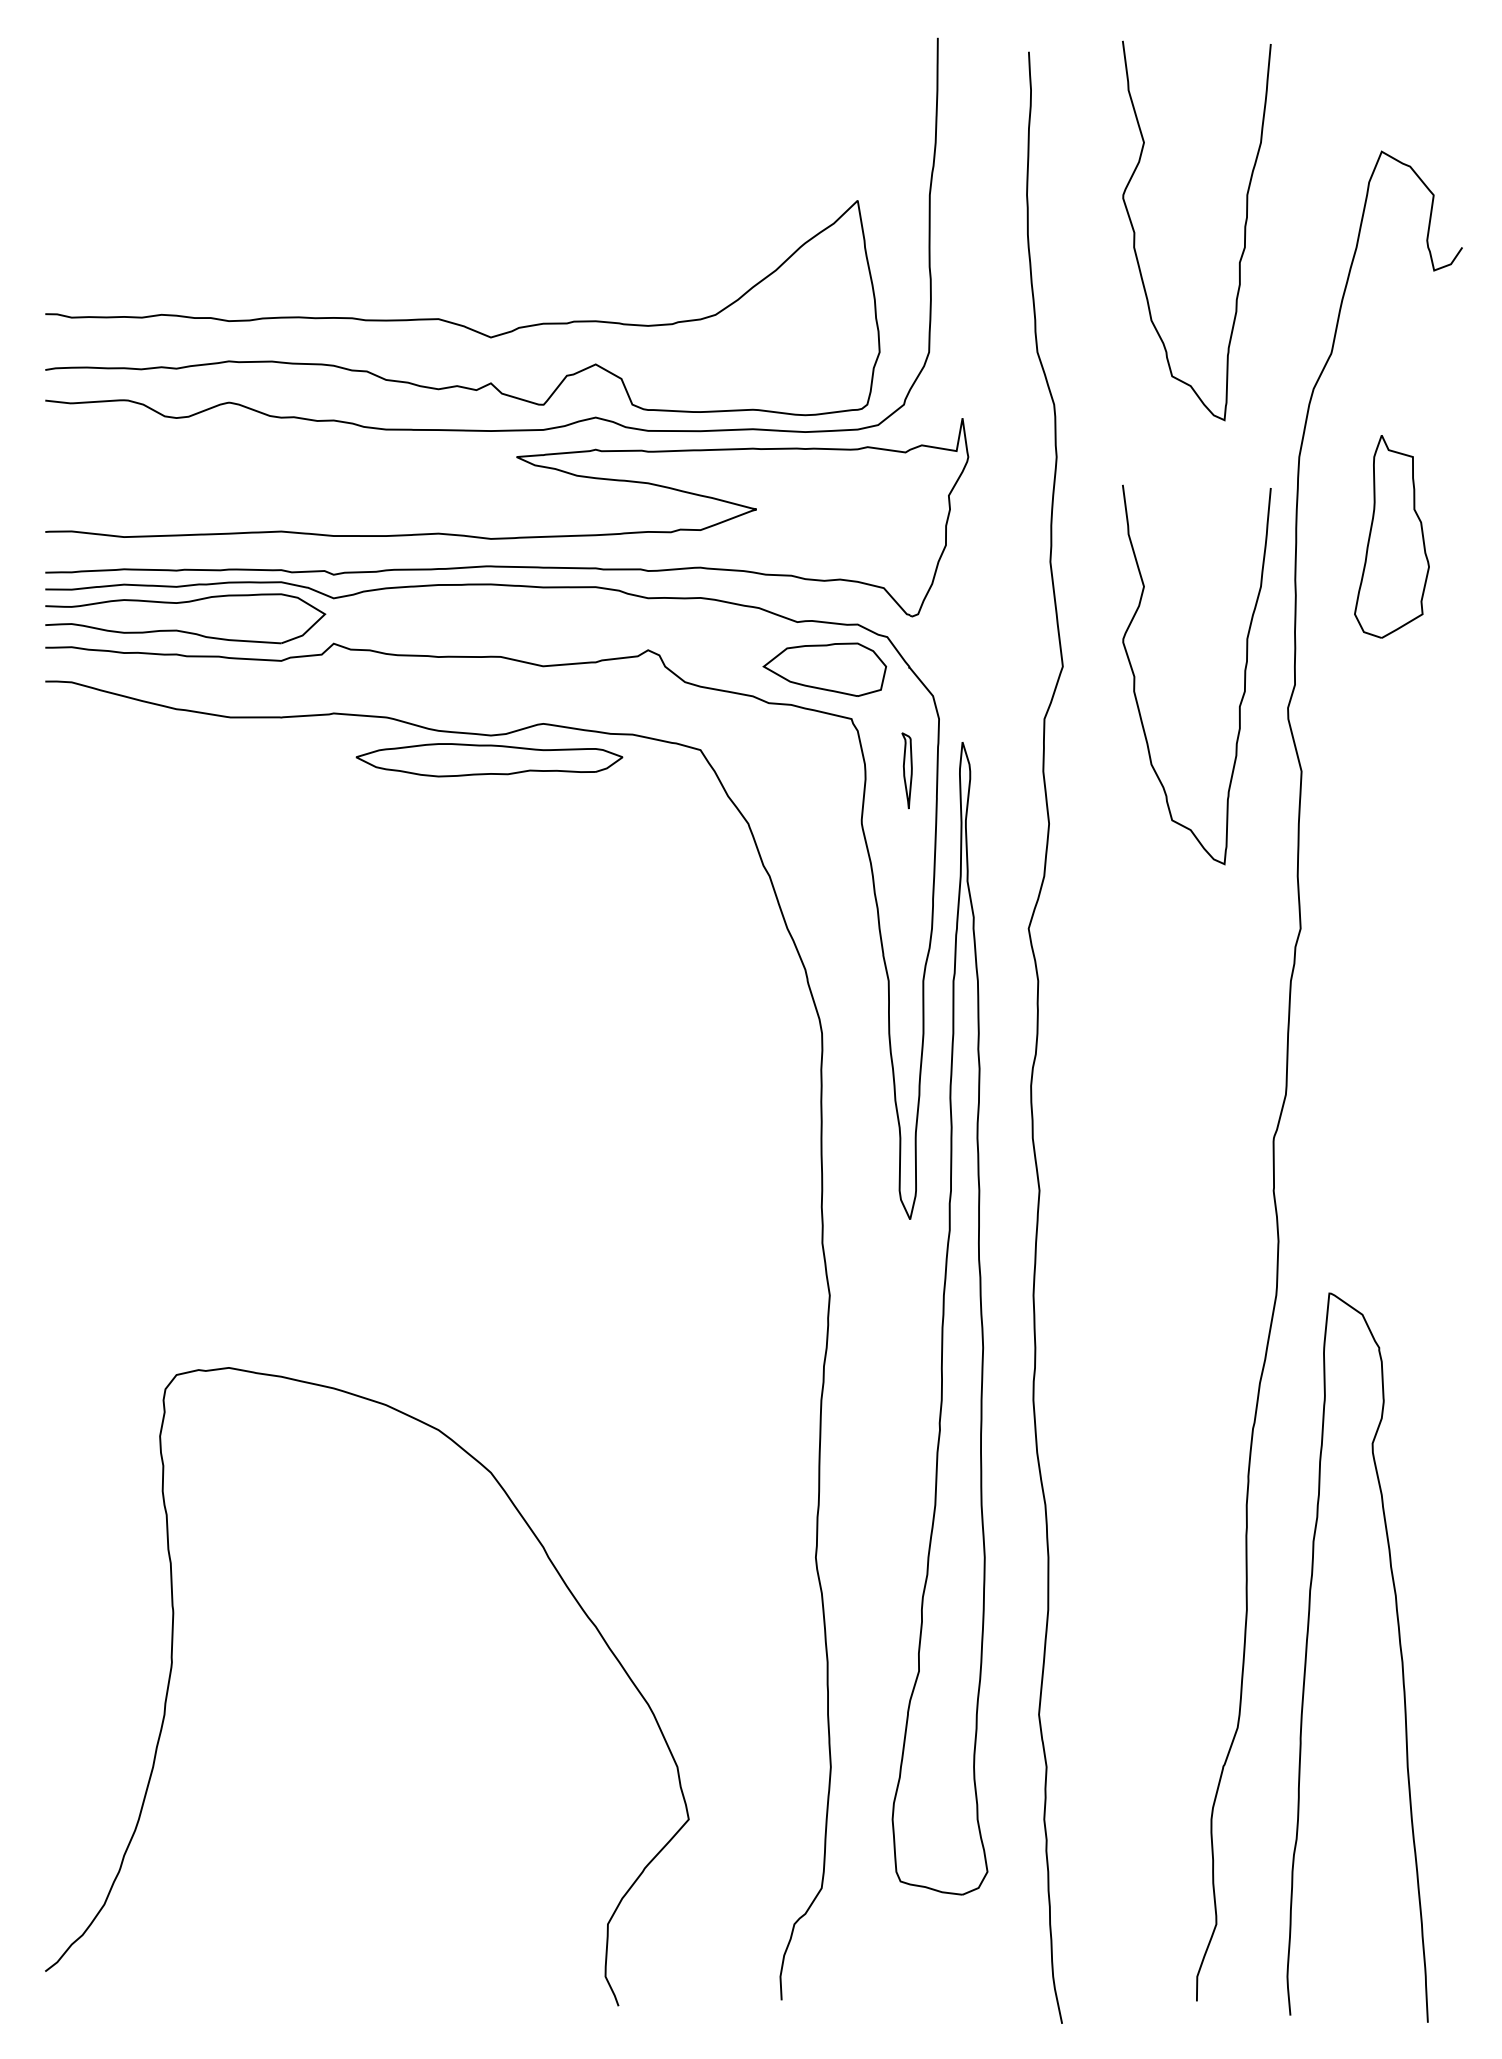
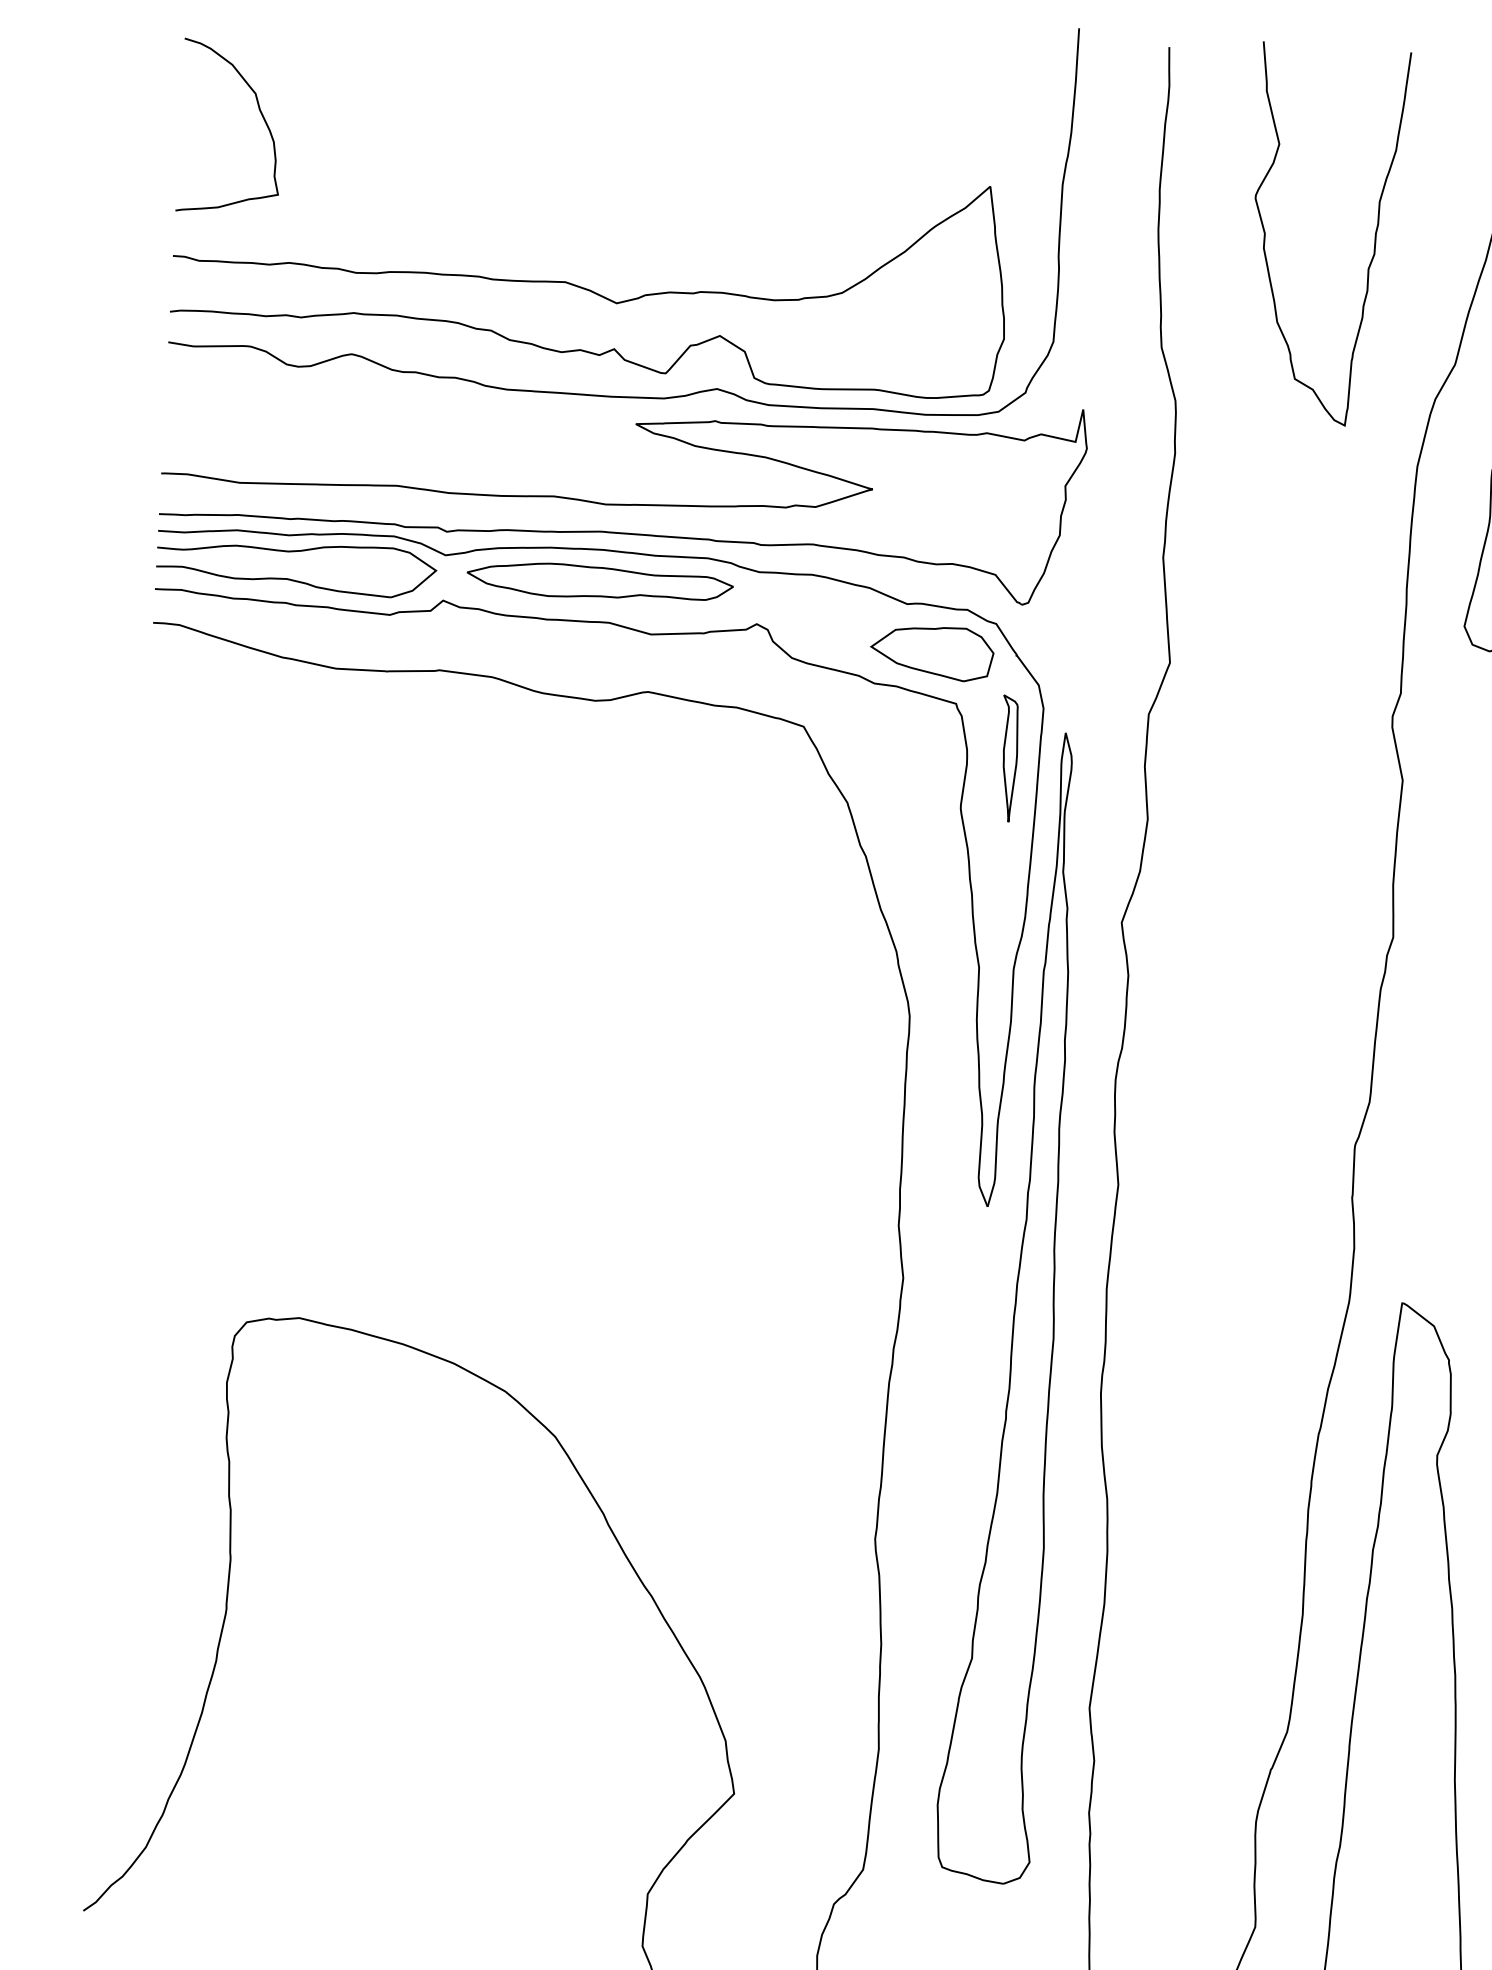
part: (125, 168) -> (260, 114), added
curve: (1244, 674) -> (1350, 680), removed
part: (489, 760) -> (600, 582), moved
part: (906, 770) -> (1008, 758), size x1.67

